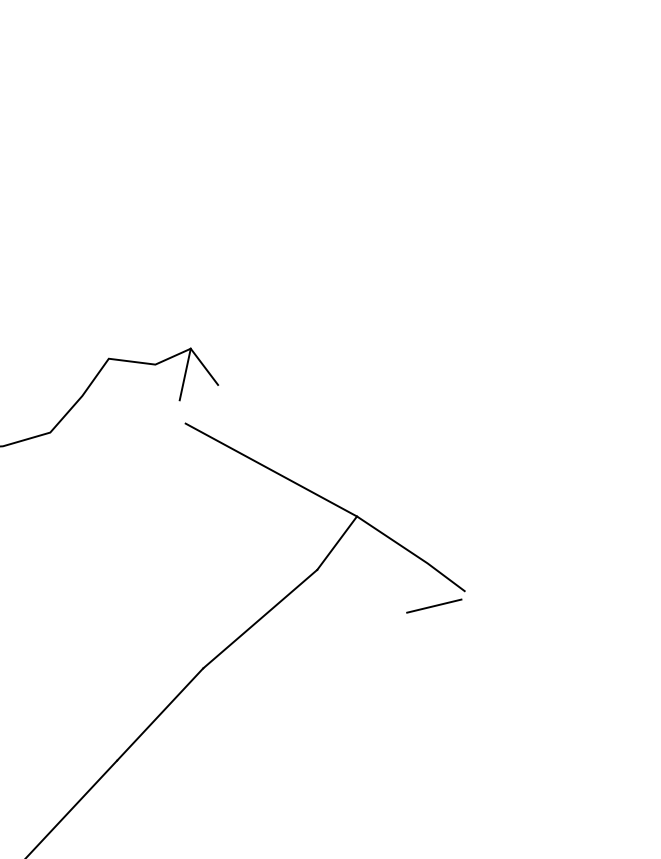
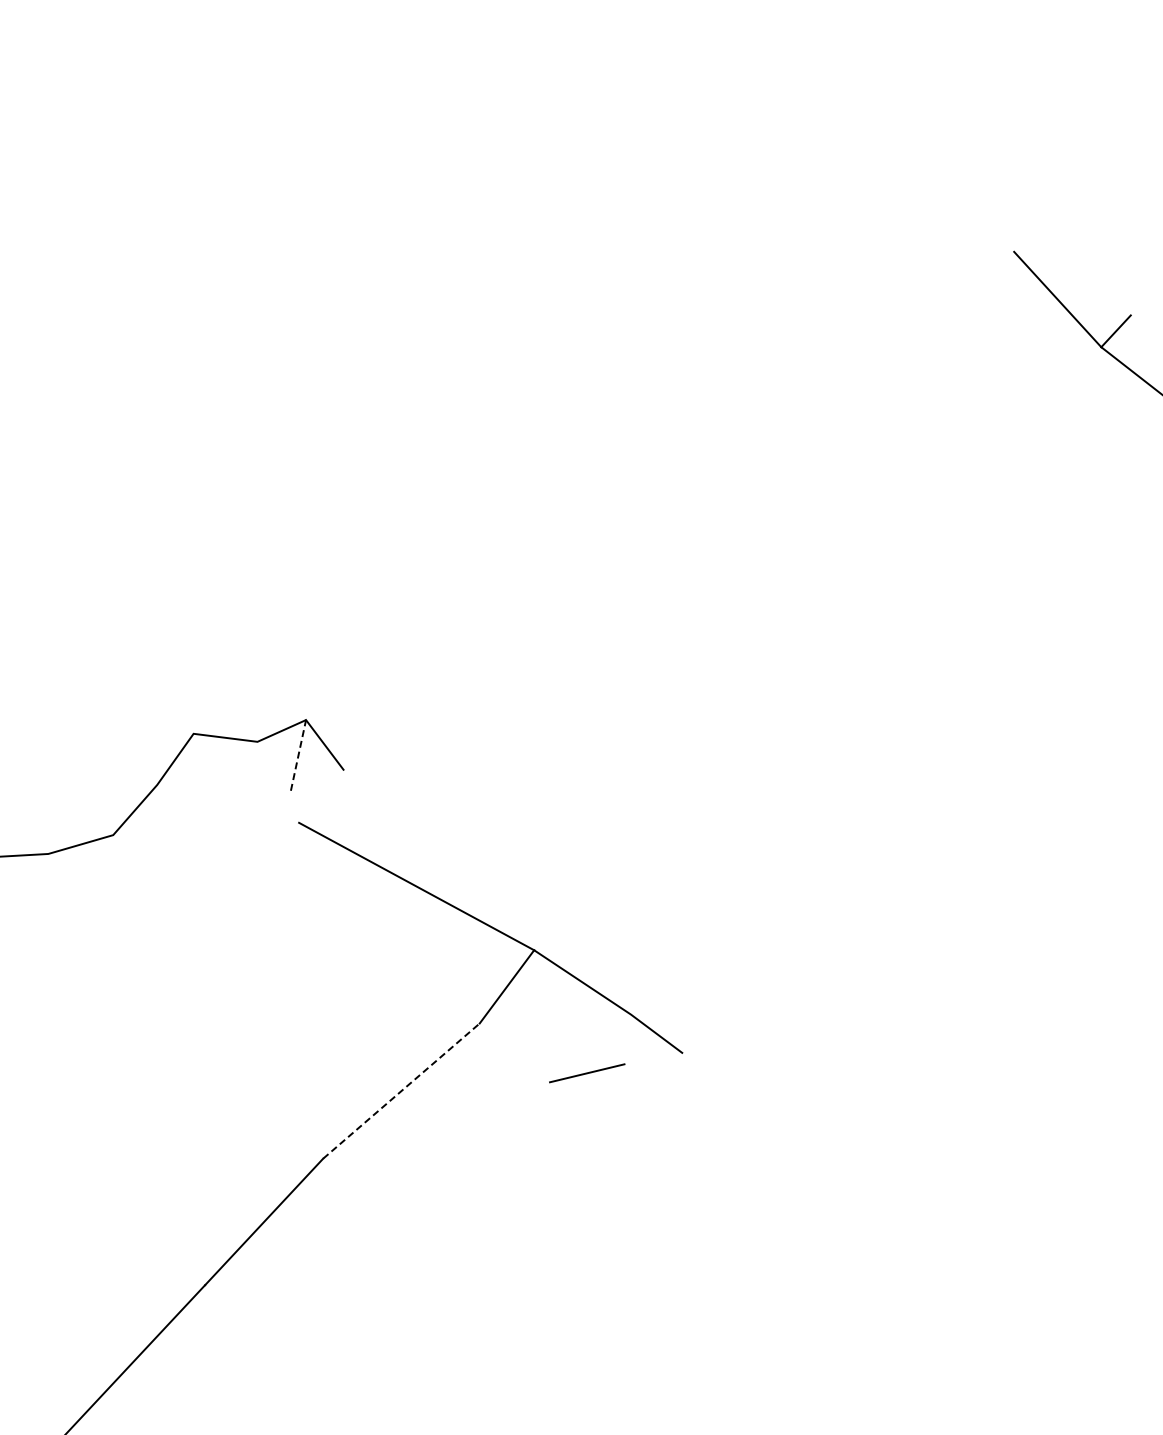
line: (185, 373) -> (298, 754), solid -> dashed
line: (434, 606) -> (587, 1073), moved
line: (260, 618) -> (401, 1090), solid -> dashed

